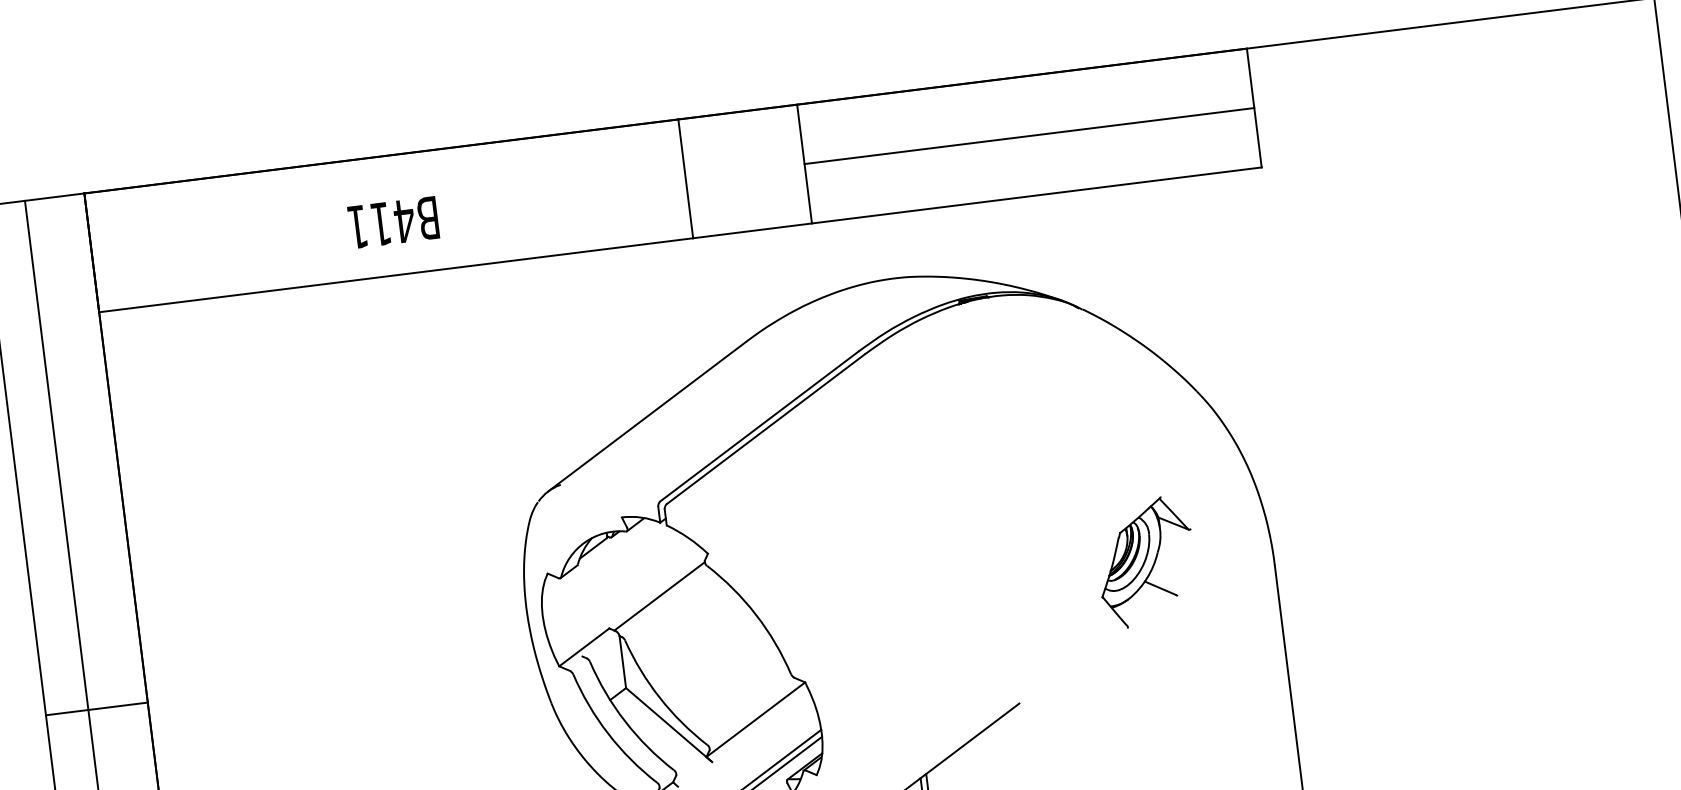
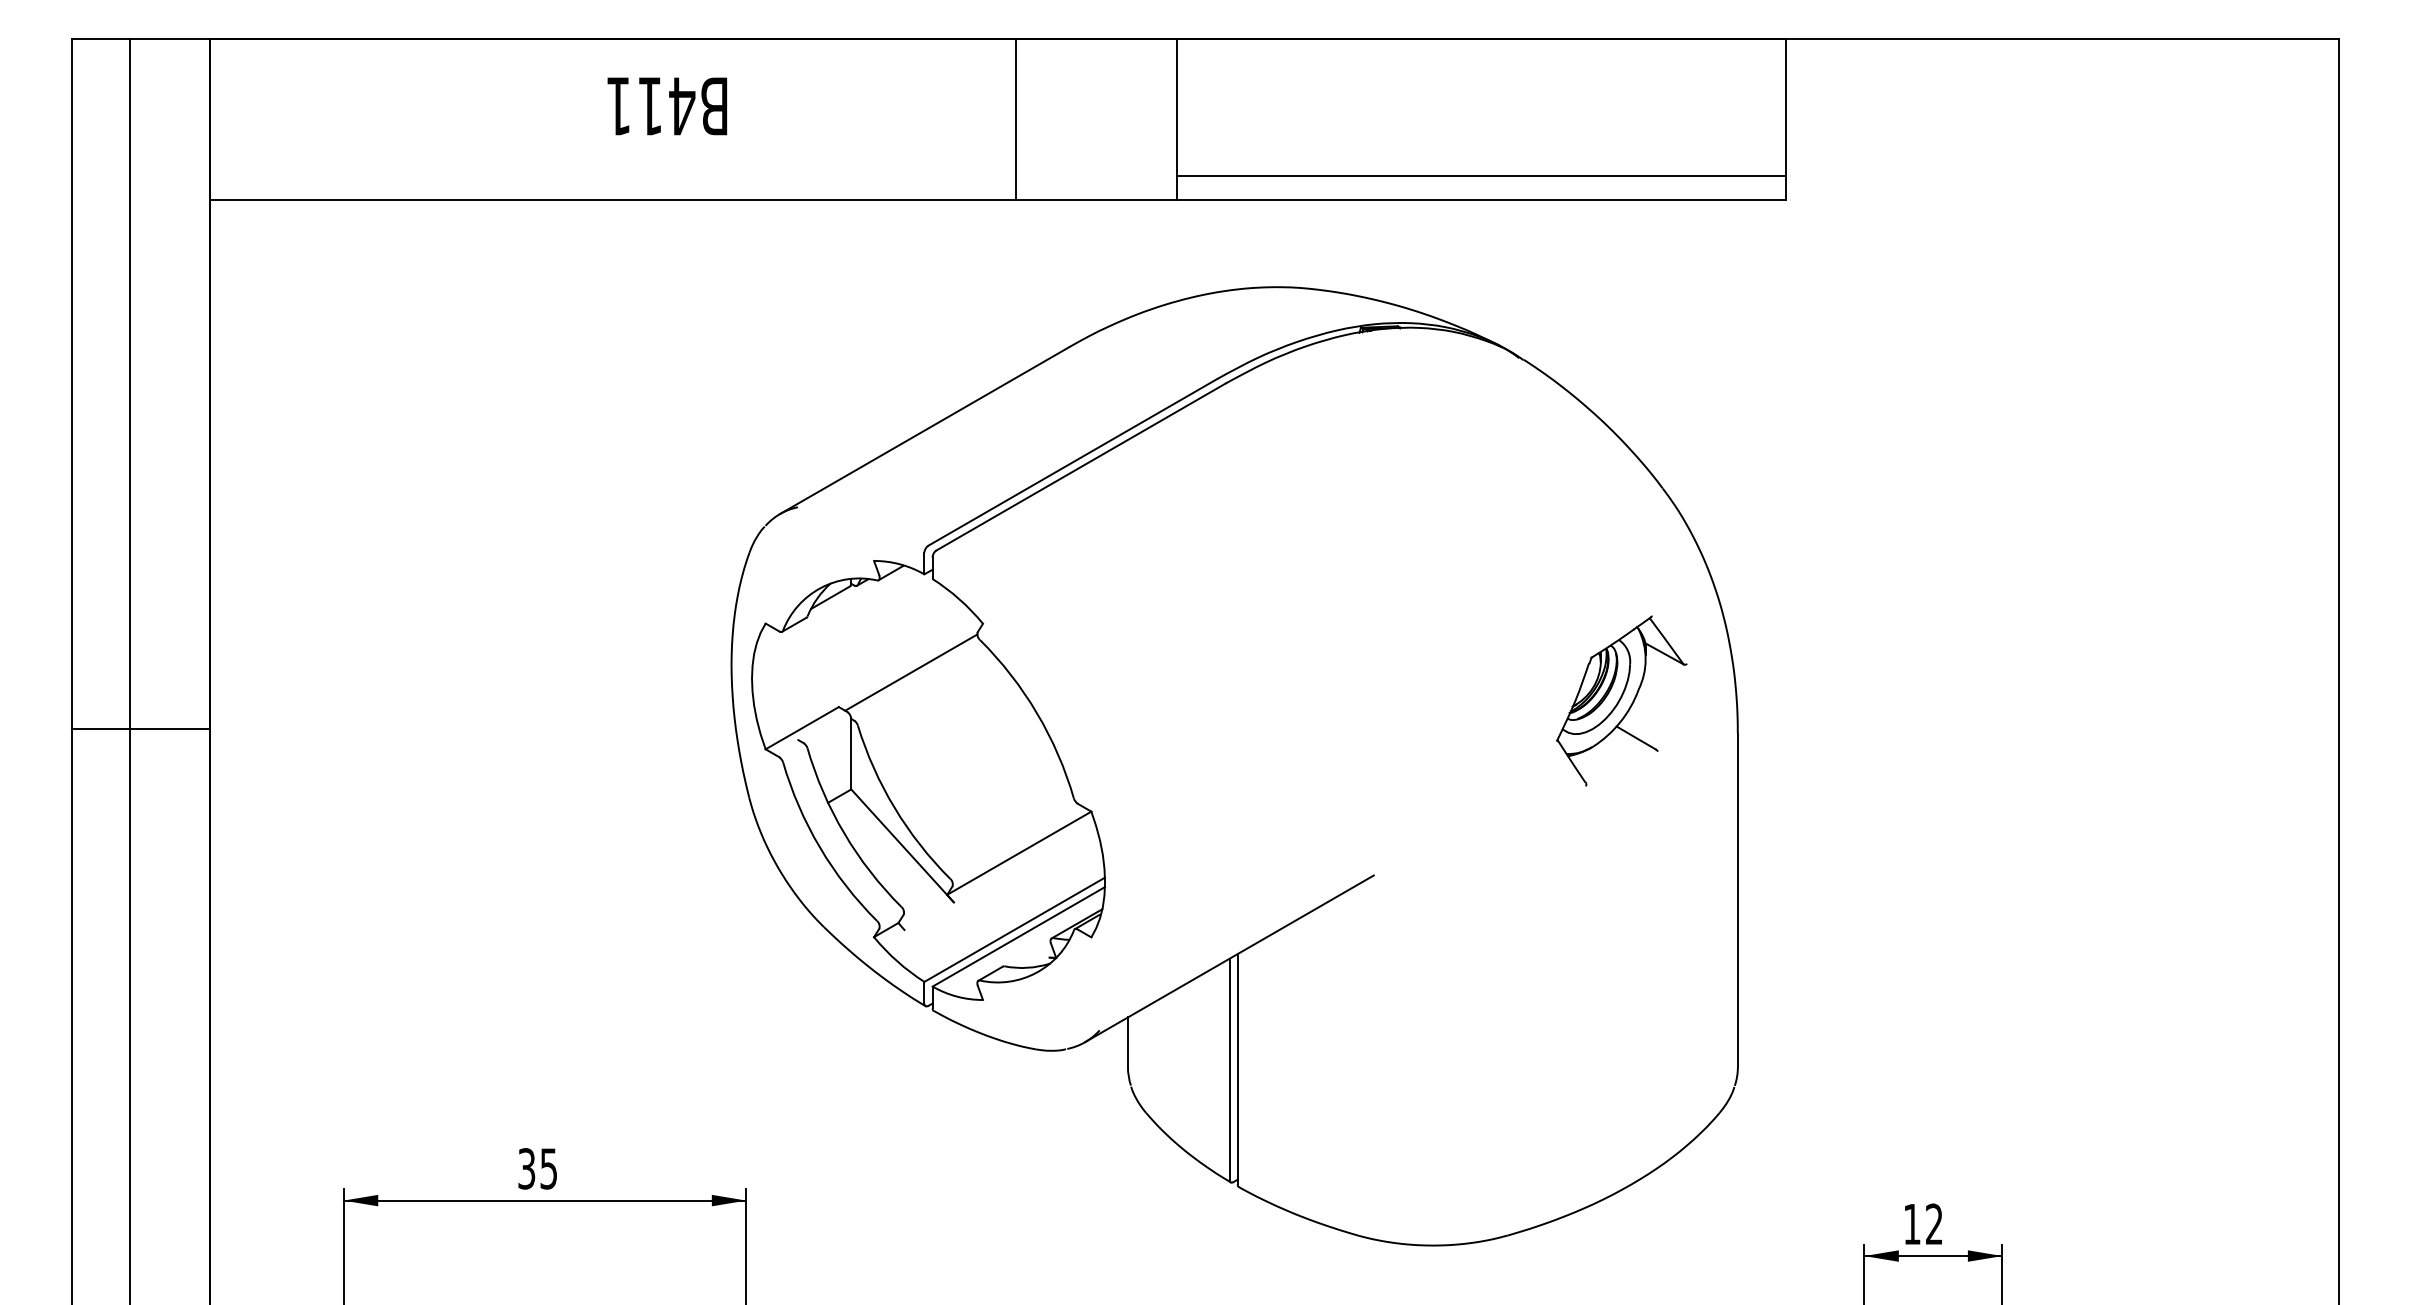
line: (1029, 136) -> (1481, 175), moved
text: (393, 222) -> (667, 106), moved
part: (1146, 561) -> (1621, 700), moved

